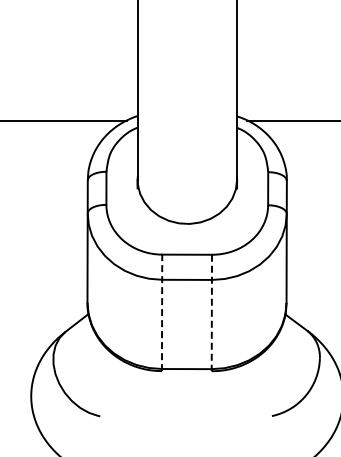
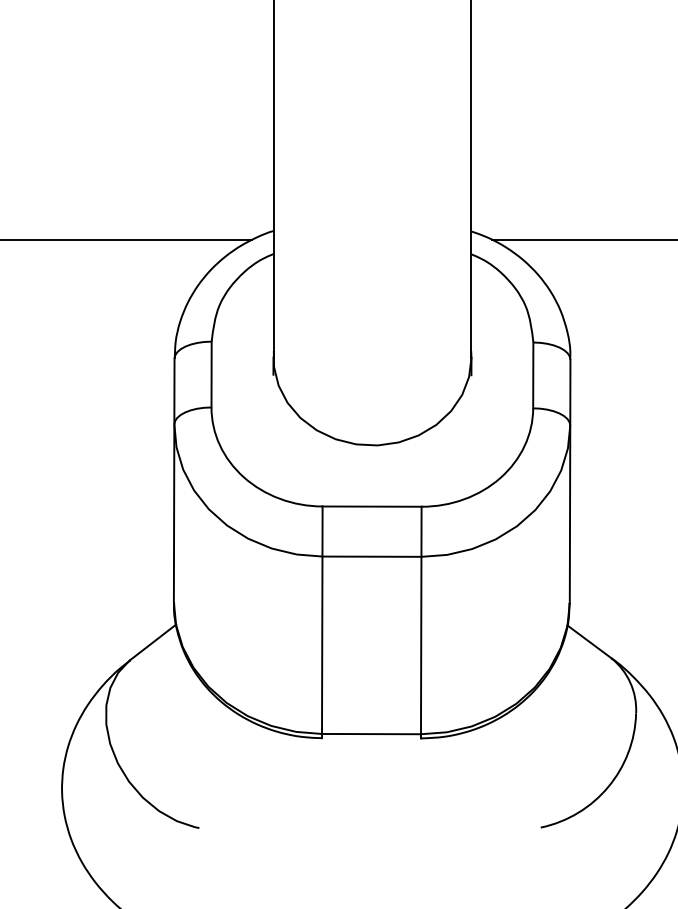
line: (162, 312) -> (323, 621), dashed -> solid
line: (211, 313) -> (420, 623), dashed -> solid

